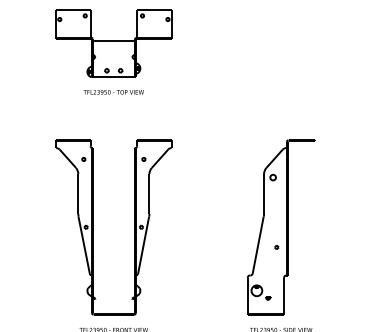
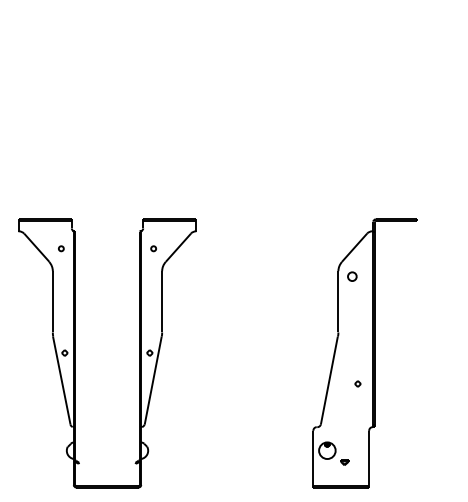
part: (113, 51) -> (106, 82), removed

